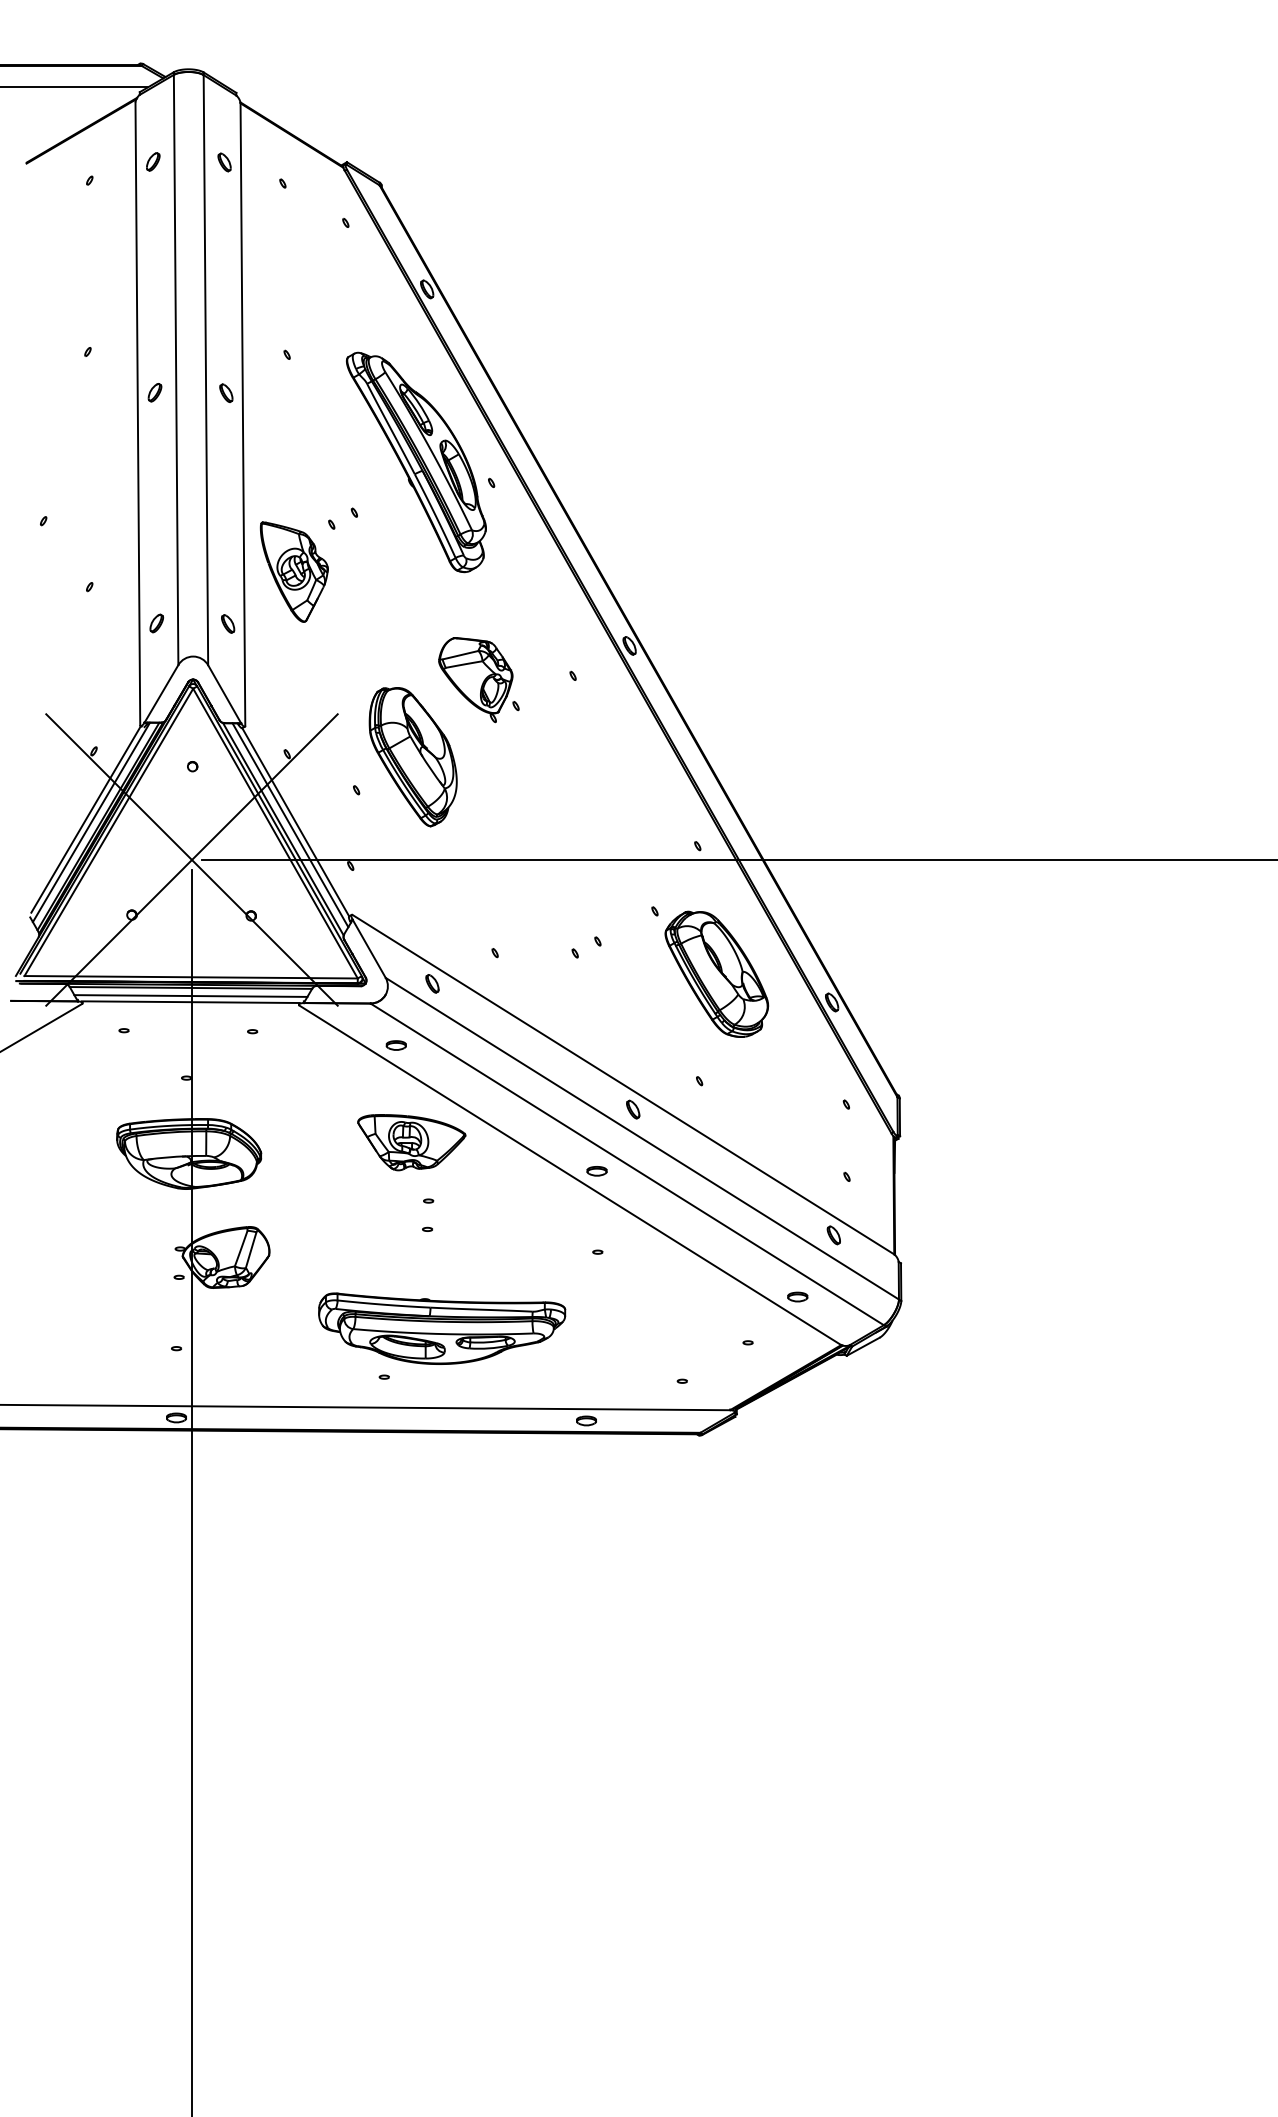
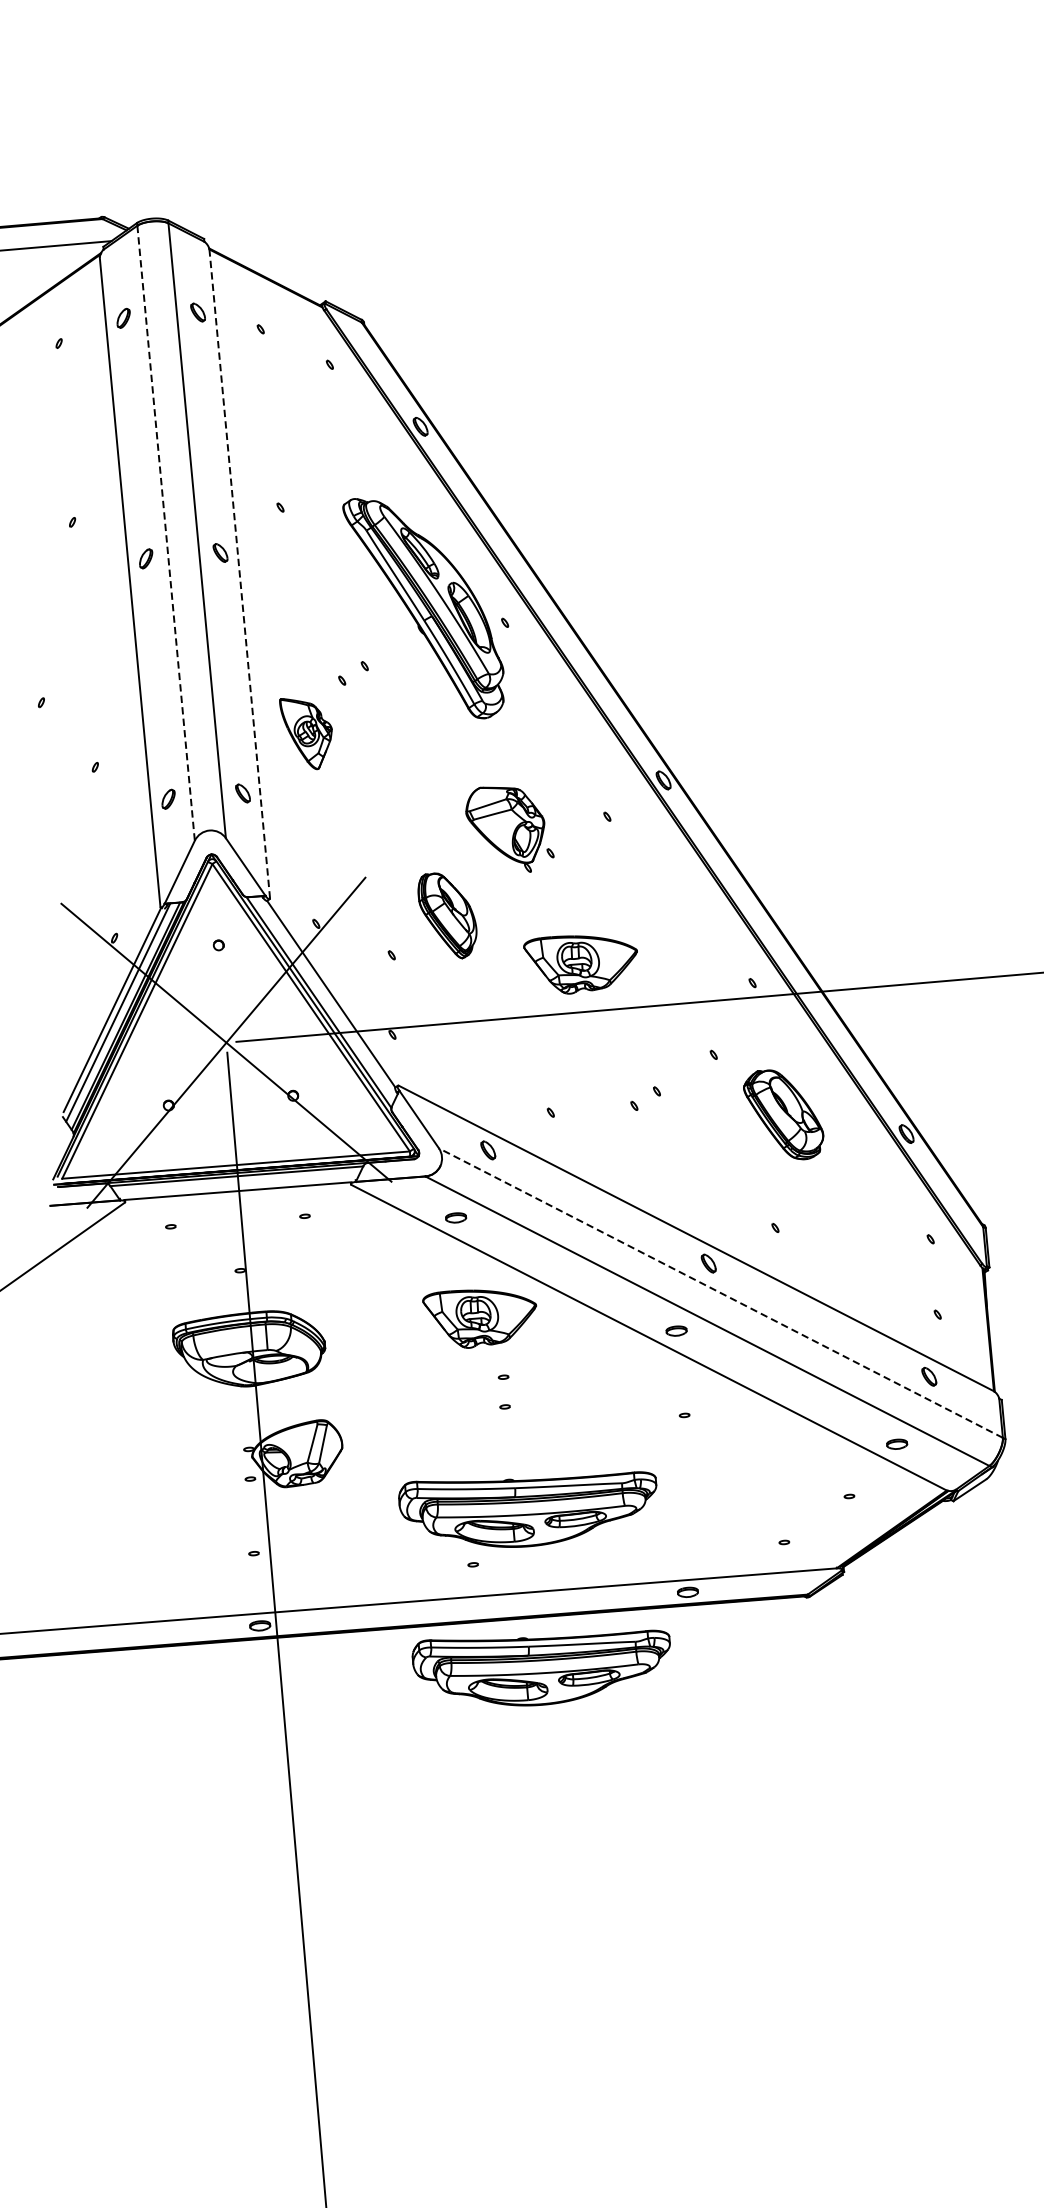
line: (176, 370) -> (166, 533), solid -> dashed
line: (242, 414) -> (239, 573), solid -> dashed
part: (293, 571) -> (306, 732), size x0.7
part: (412, 757) -> (447, 916), size x0.6
part: (536, 813) -> (581, 963), added
line: (290, 825) -> (326, 997), removed
part: (716, 973) -> (783, 1114), size x0.7
line: (190, 995) -> (237, 1184), removed
line: (642, 1138) -> (721, 1292), solid -> dashed
part: (442, 1480) -> (543, 1667), added

